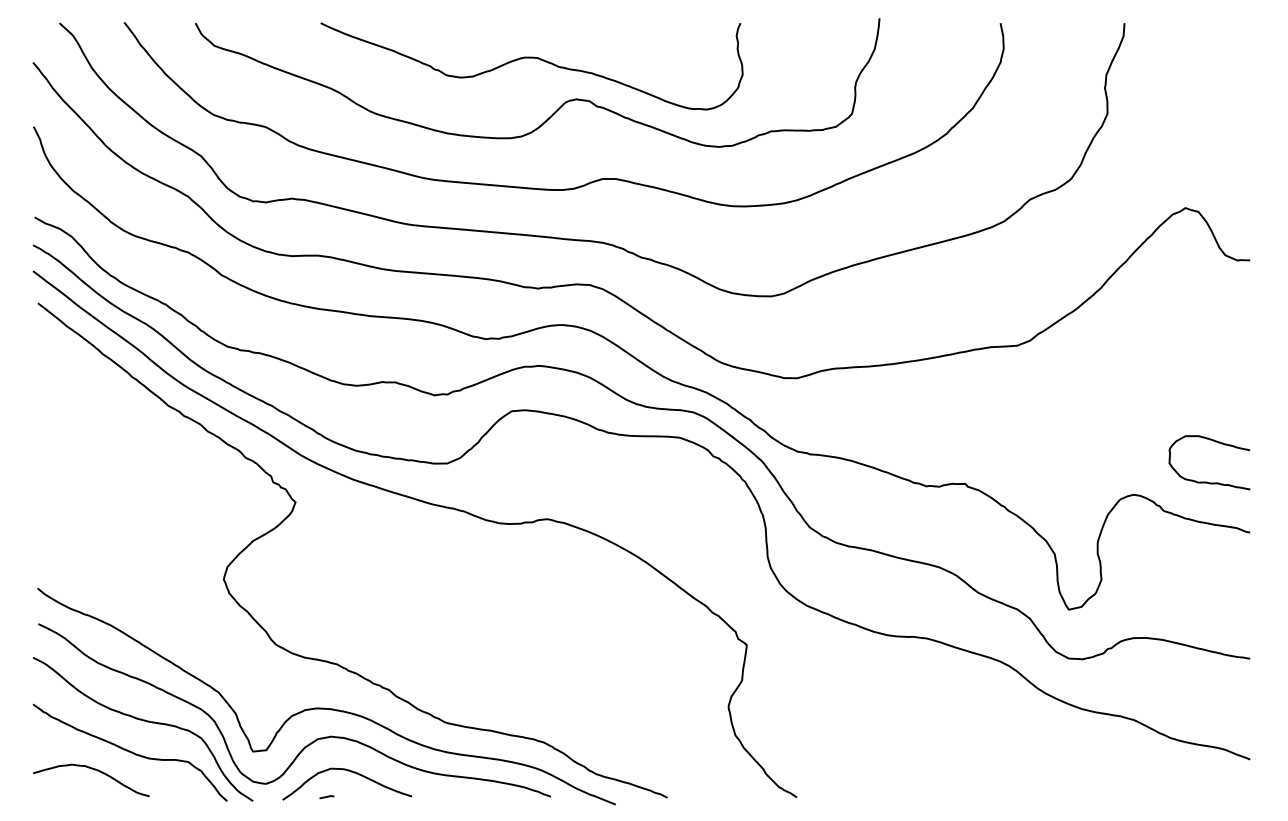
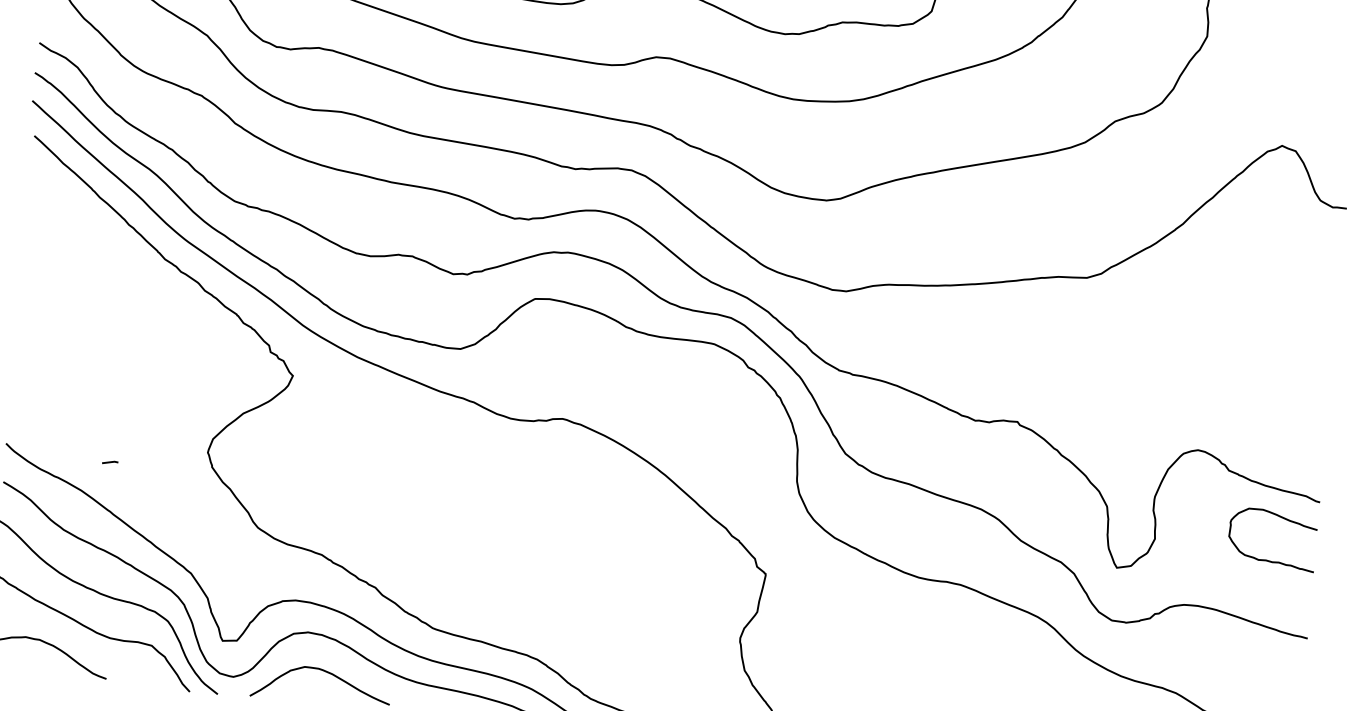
curve: (1207, 481) -> (1268, 559), moved
line: (326, 797) -> (109, 462), moved

